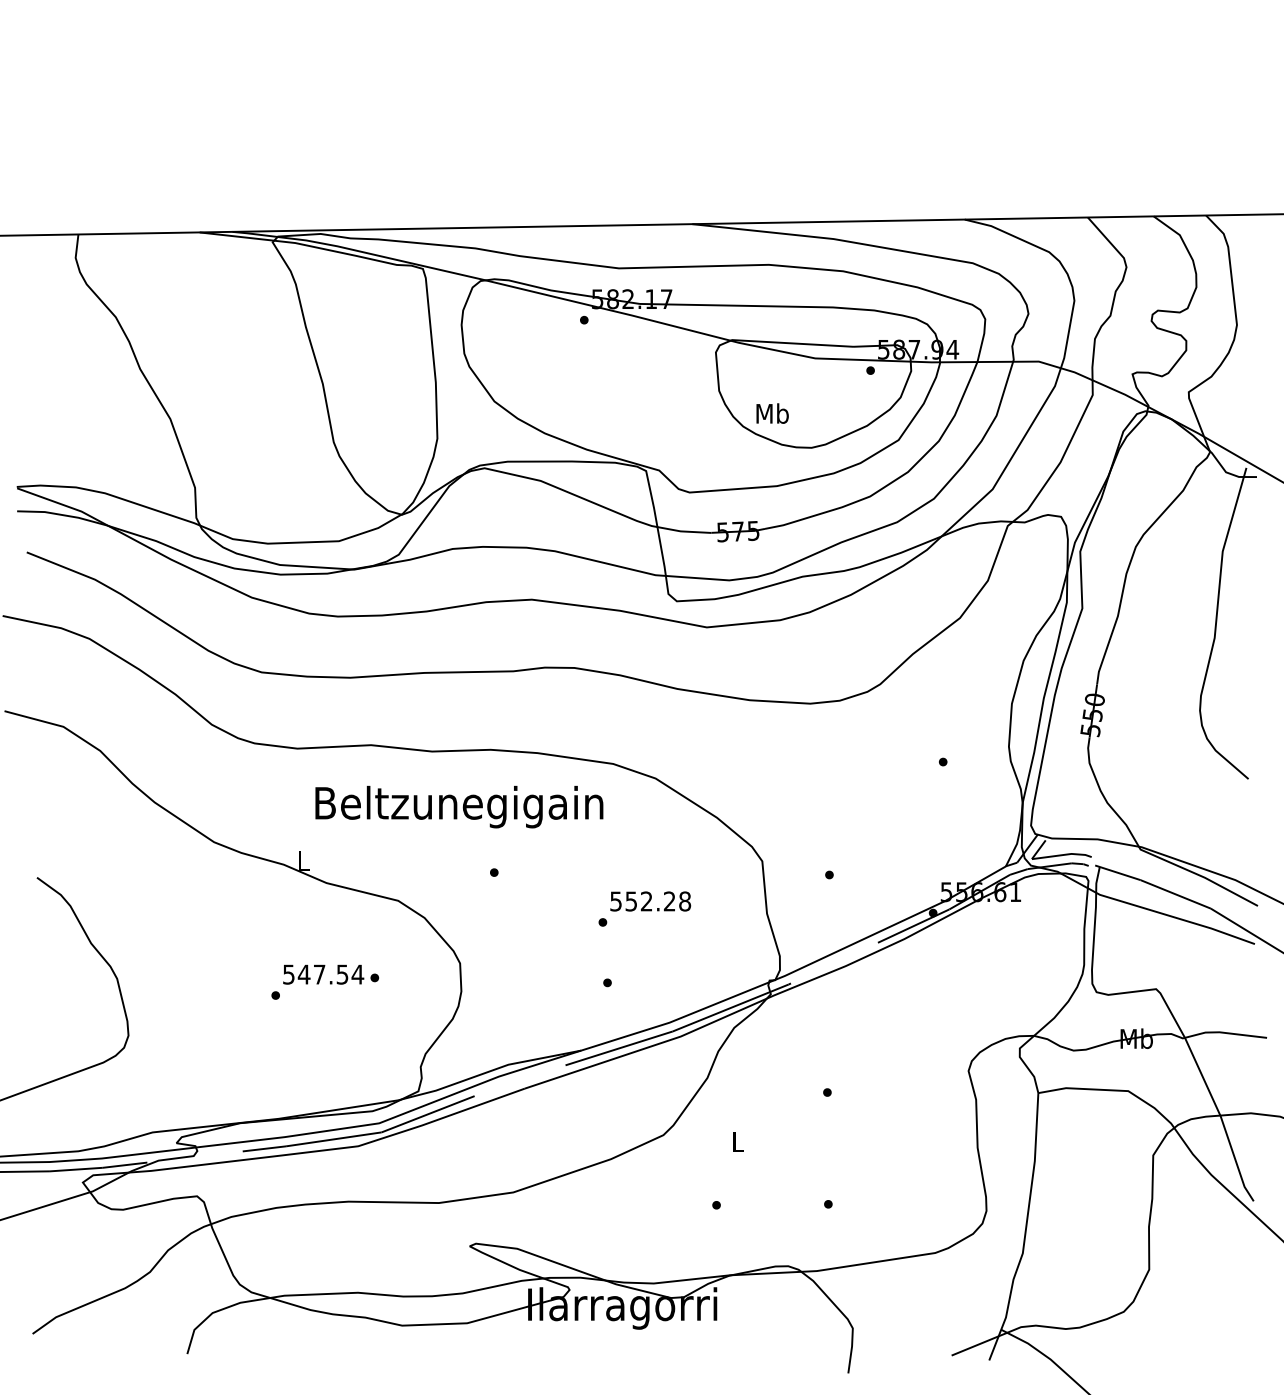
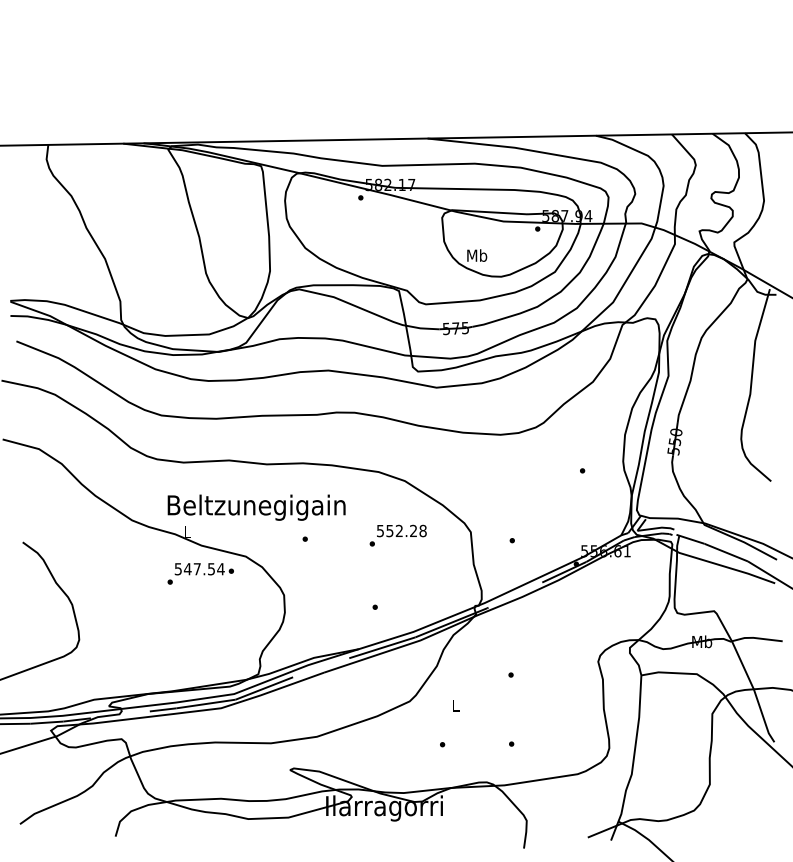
text: (459, 806) -> (256, 507), moved
text: (643, 908) -> (397, 535), moved
text: (324, 981) -> (200, 573), moved

